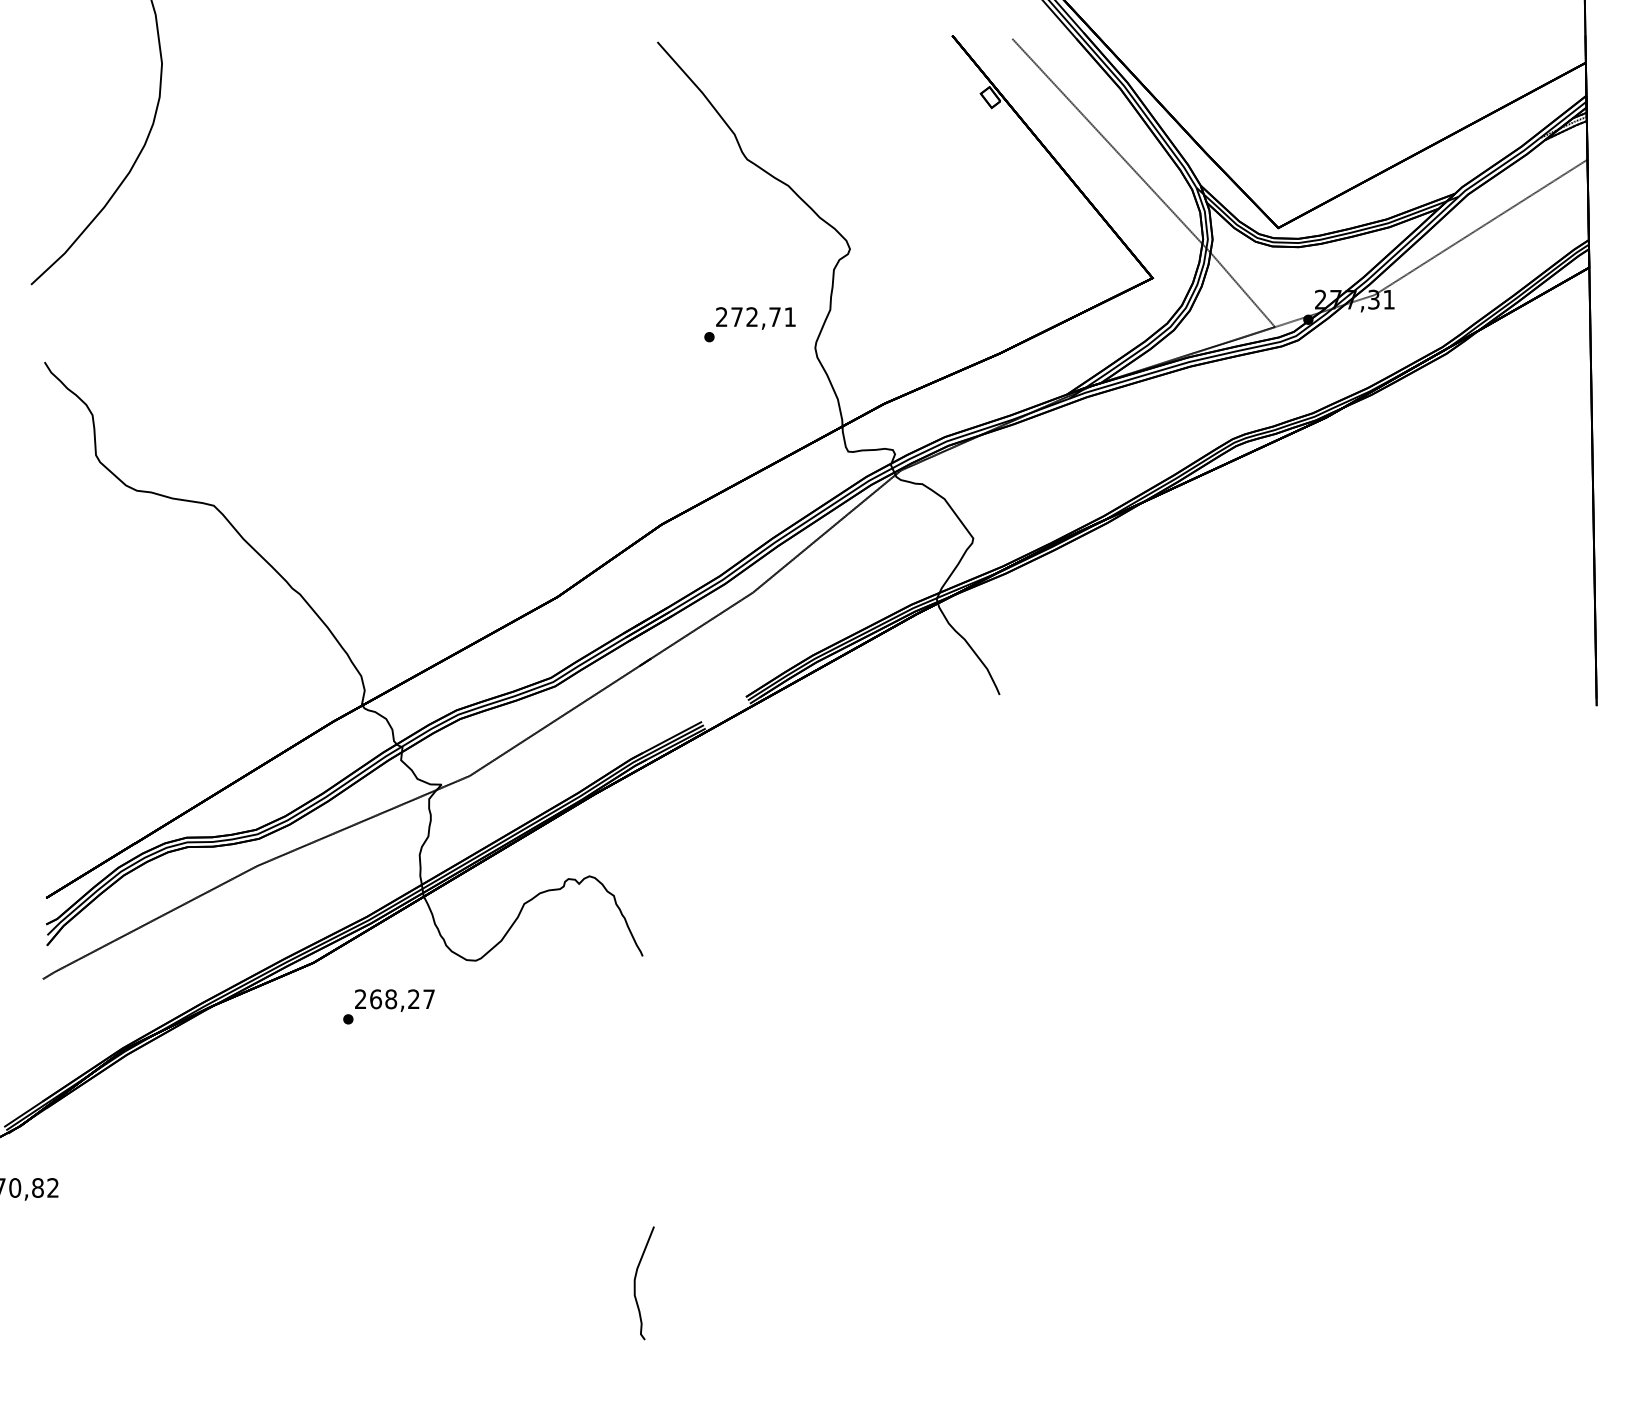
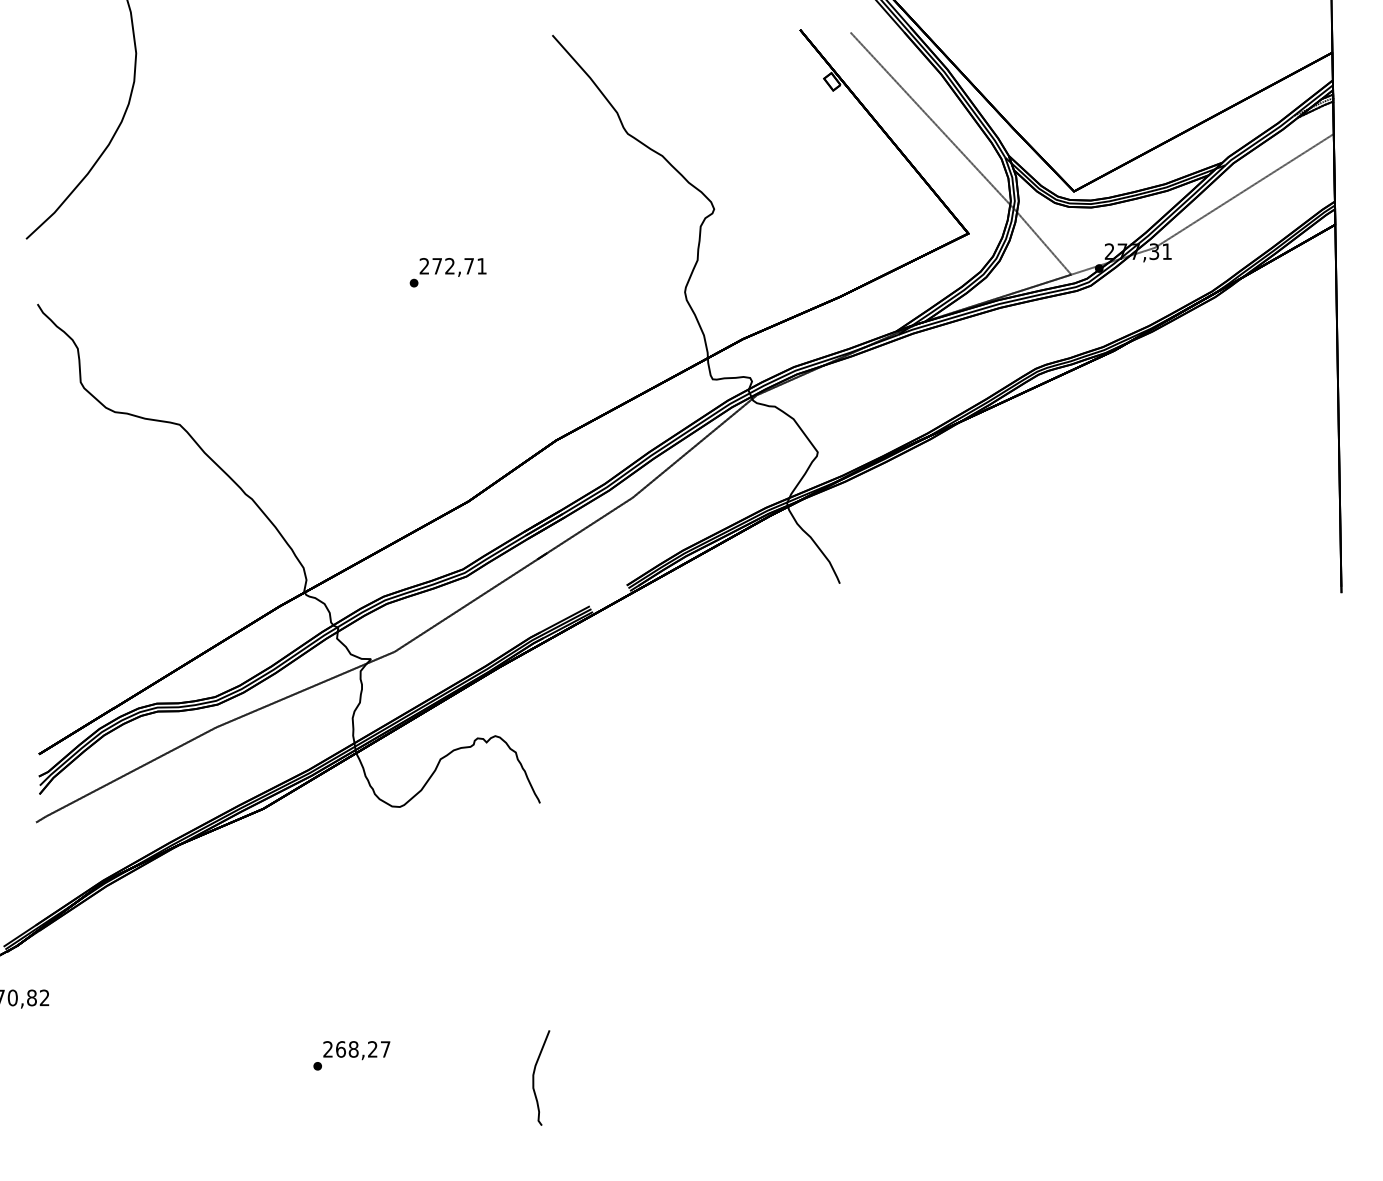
text: (749, 324) -> (447, 272), moved
text: (388, 1006) -> (351, 1055), moved

